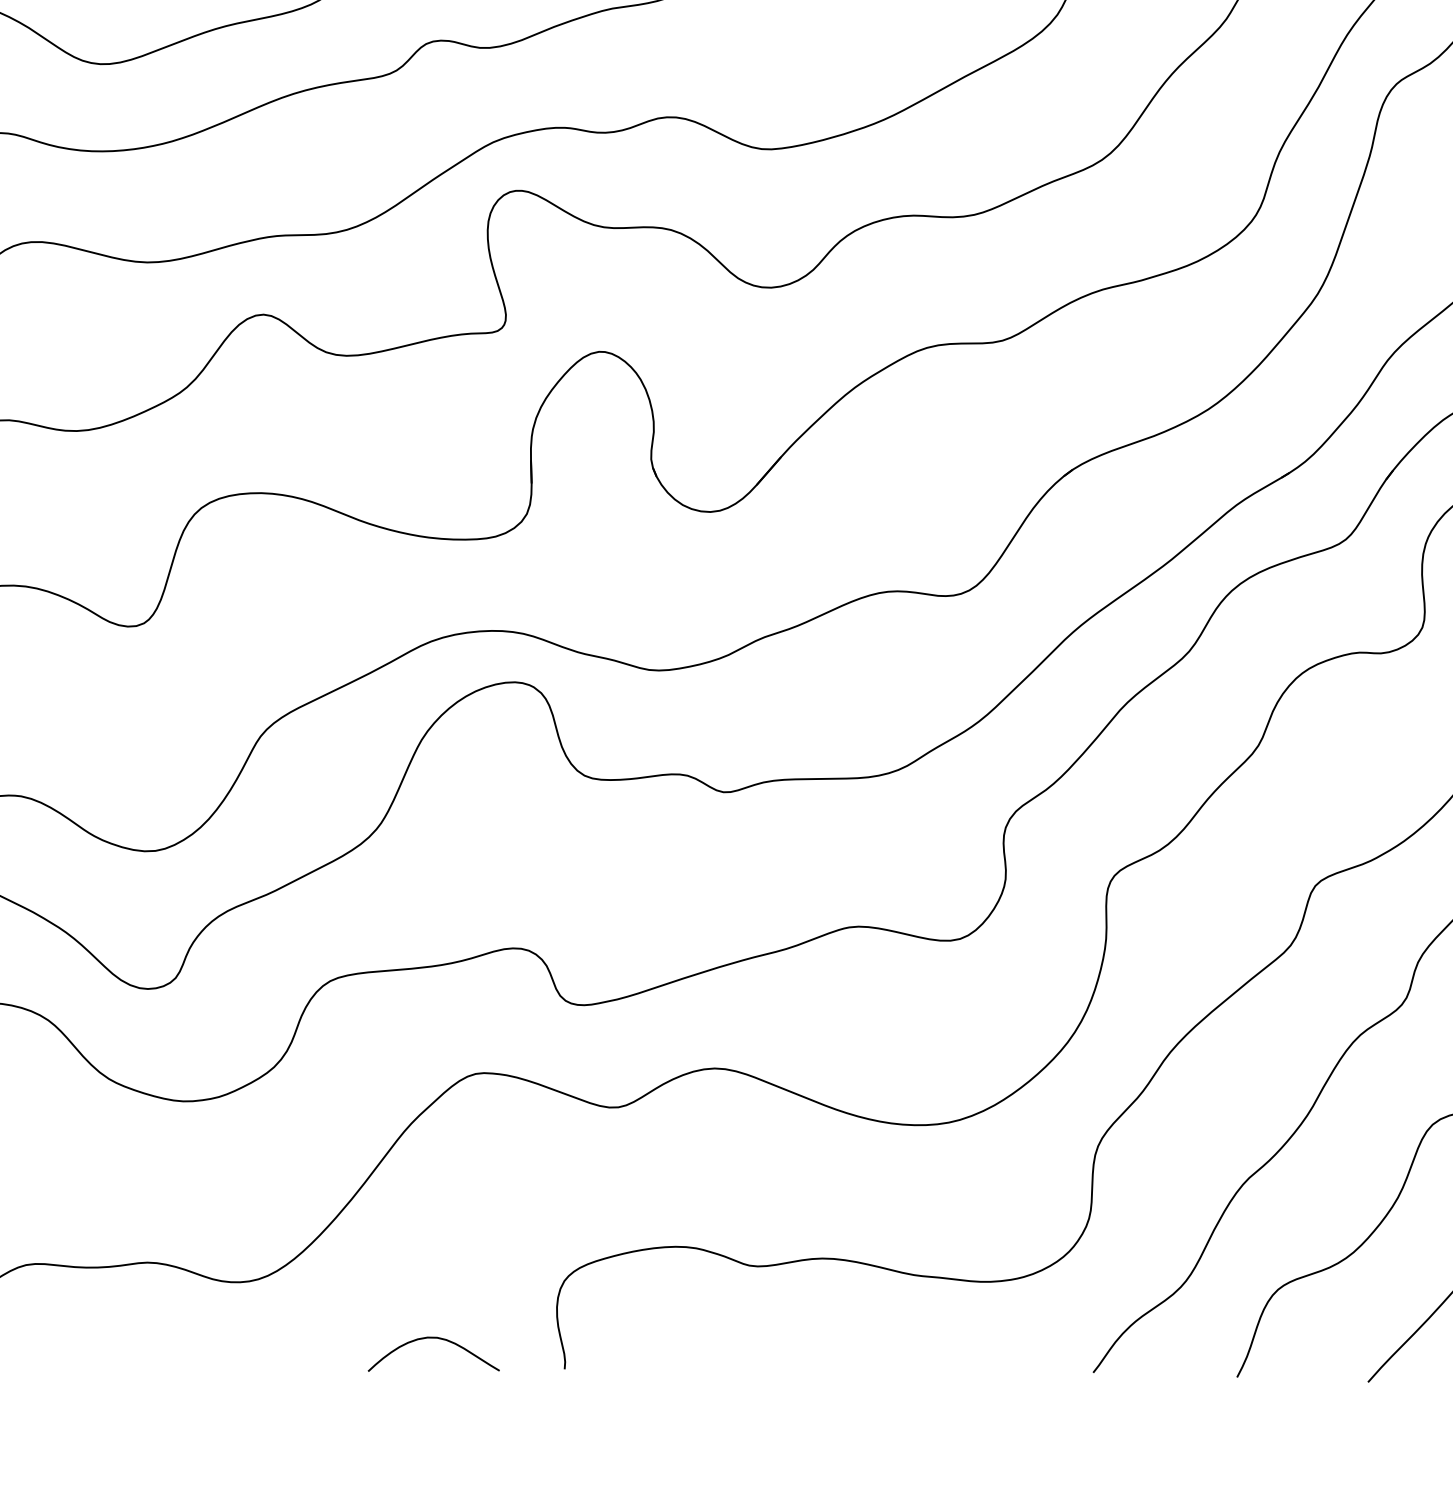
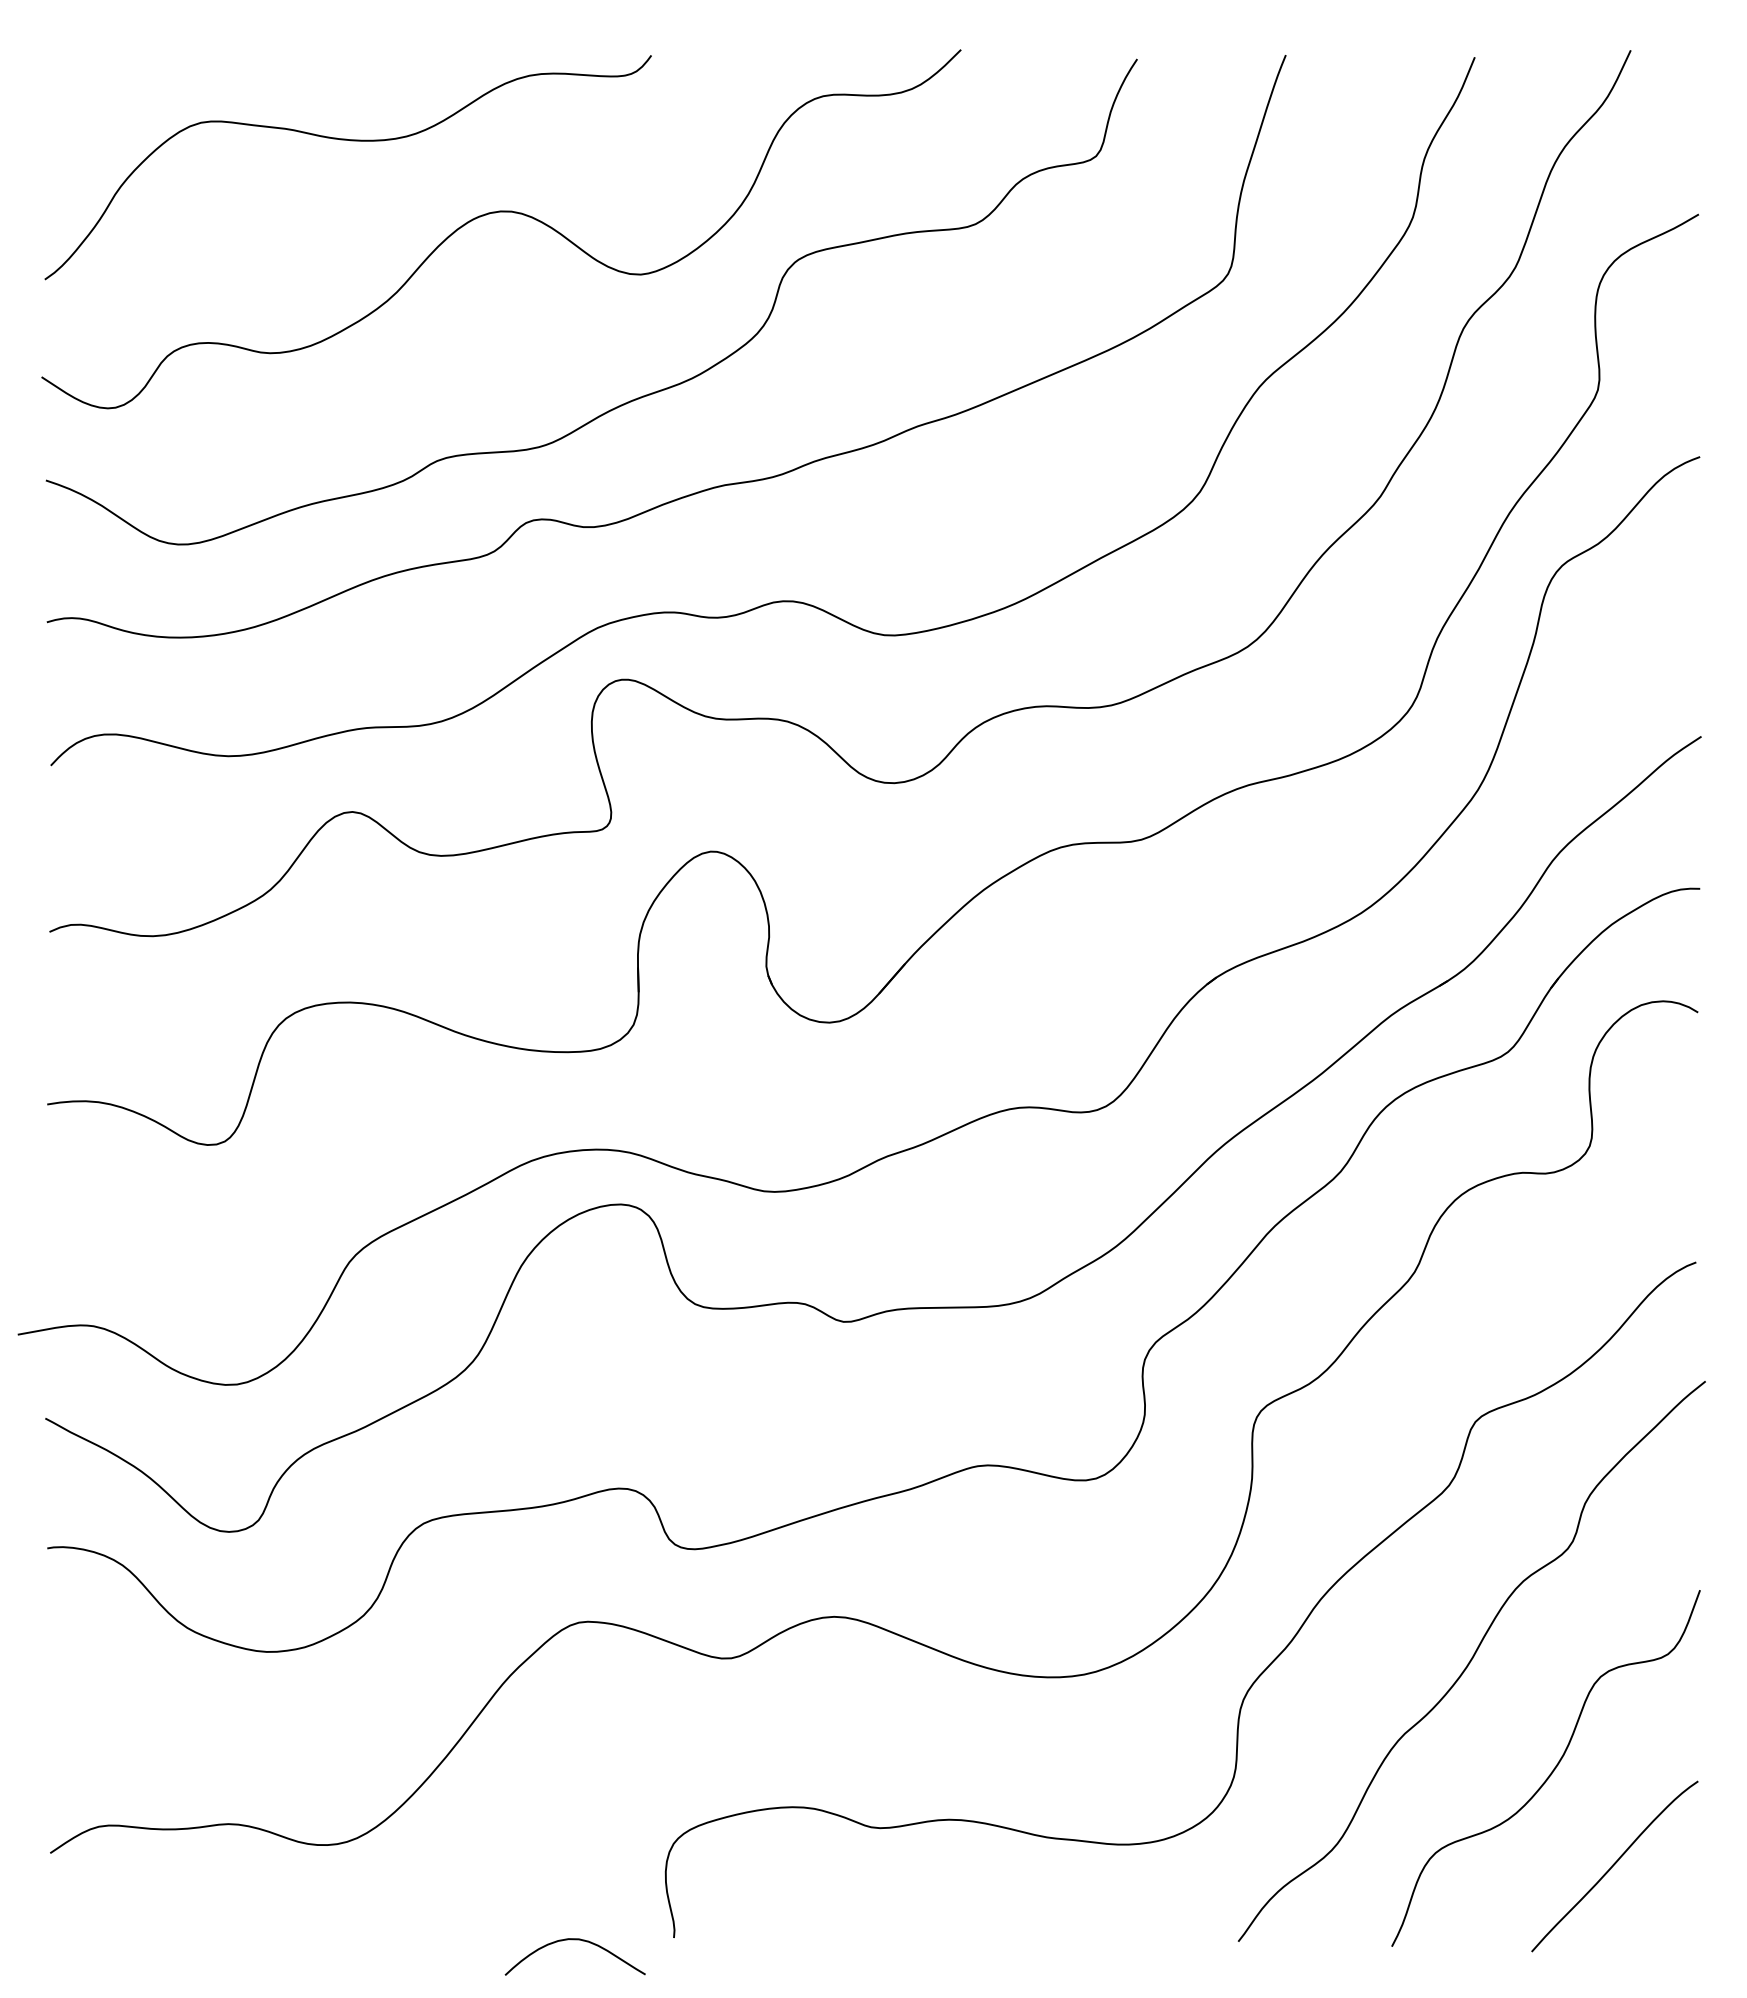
curve: (433, 1338) -> (574, 1940), moved

